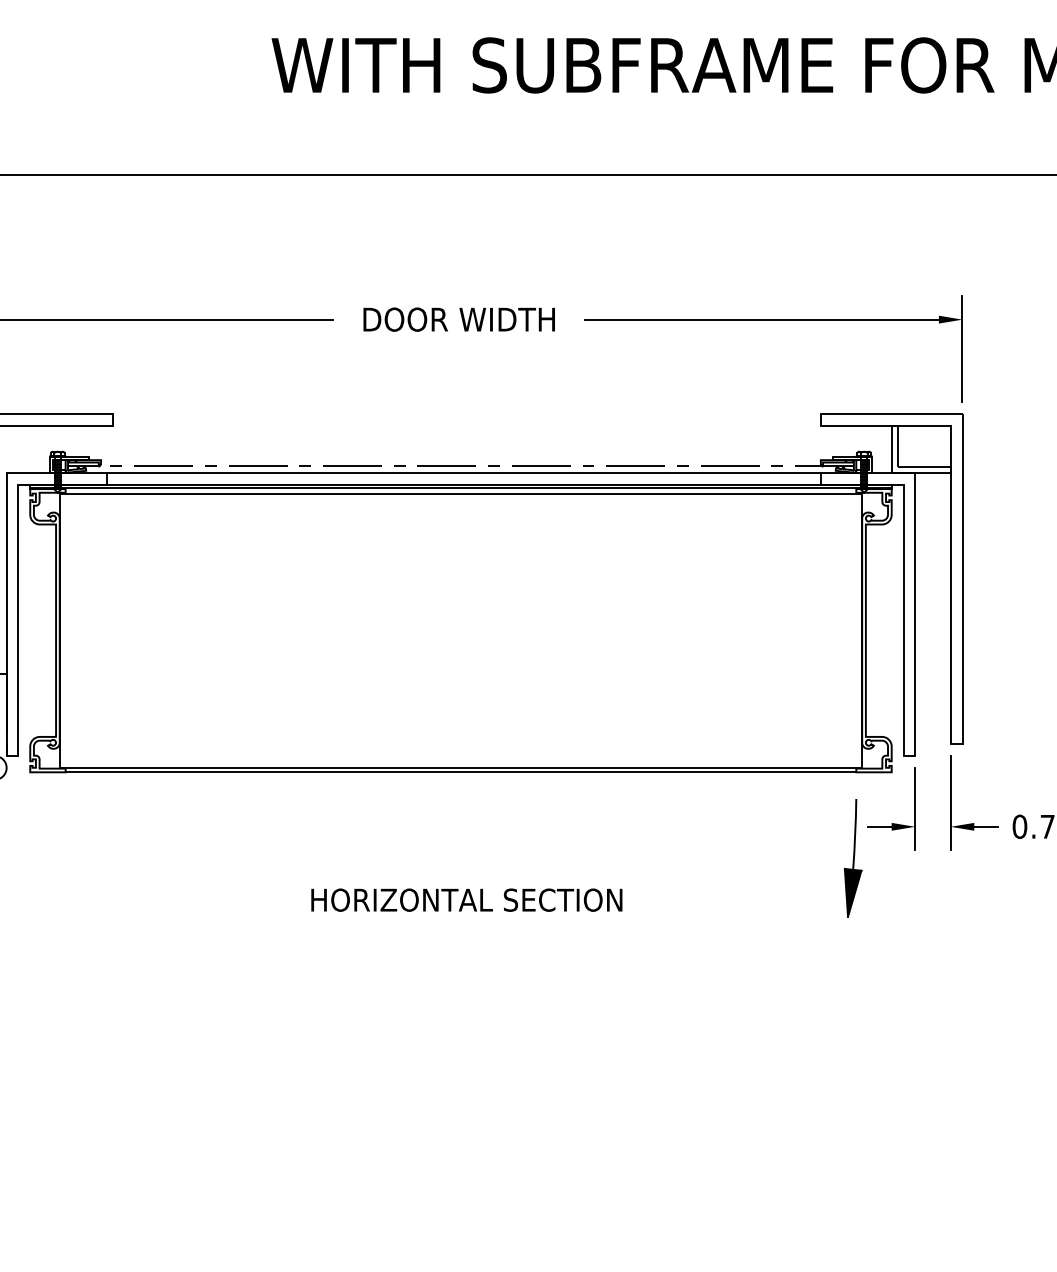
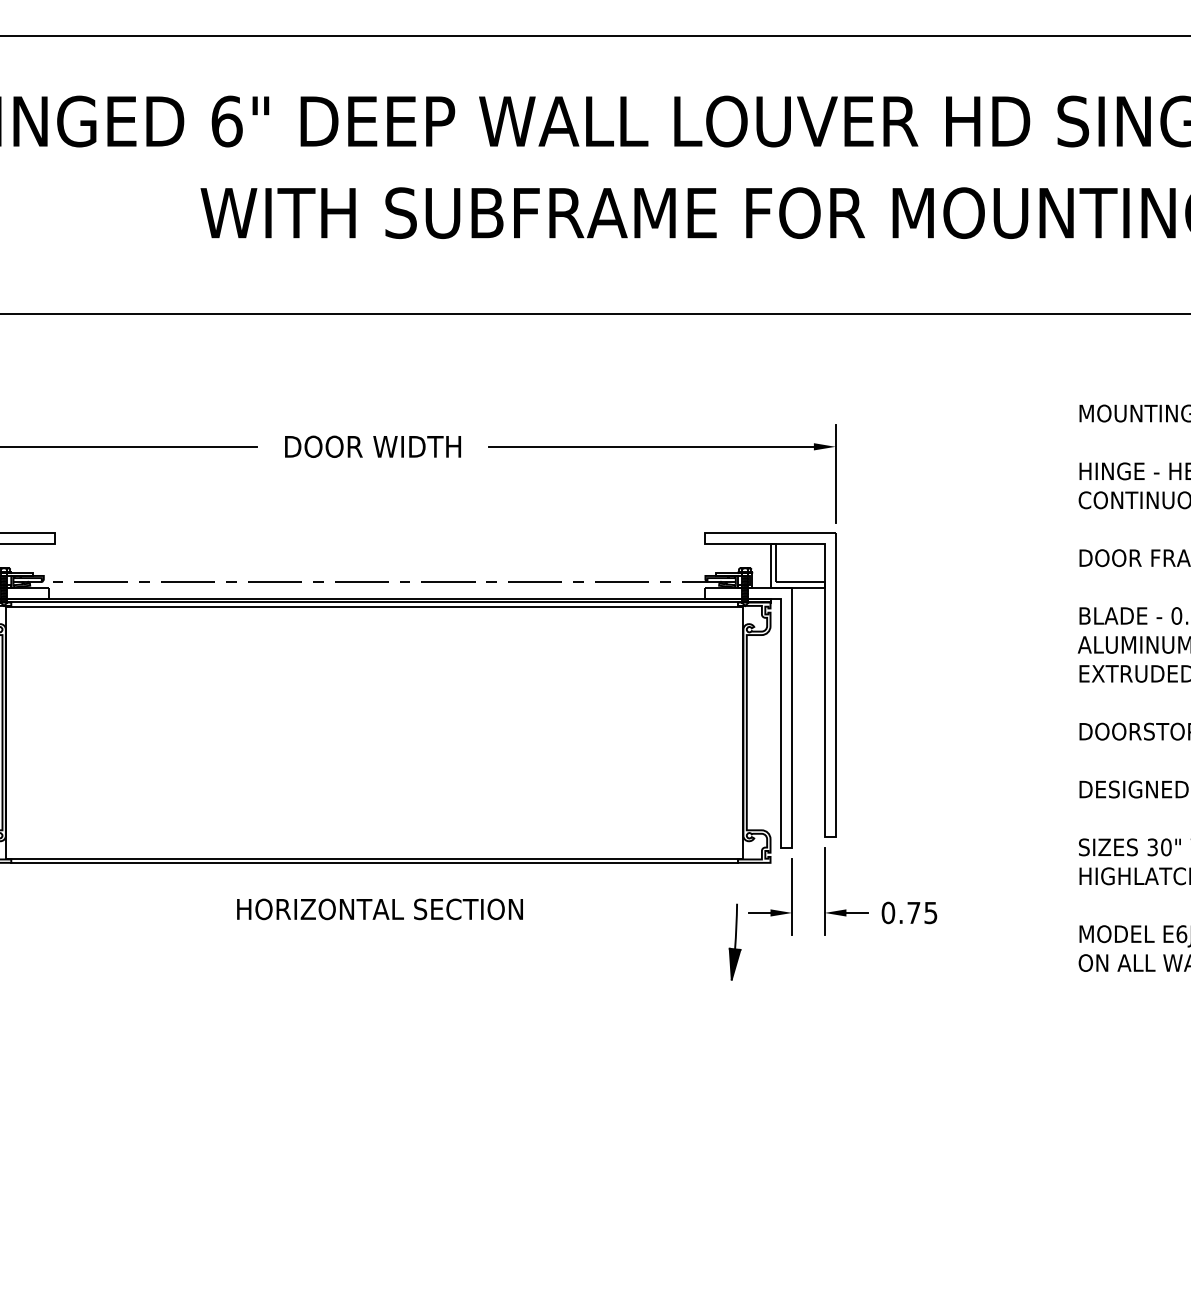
line: (464, 472) -> (377, 587), removed
part: (852, 857) -> (734, 941), size x0.7
text: (466, 900) -> (379, 909), moved

